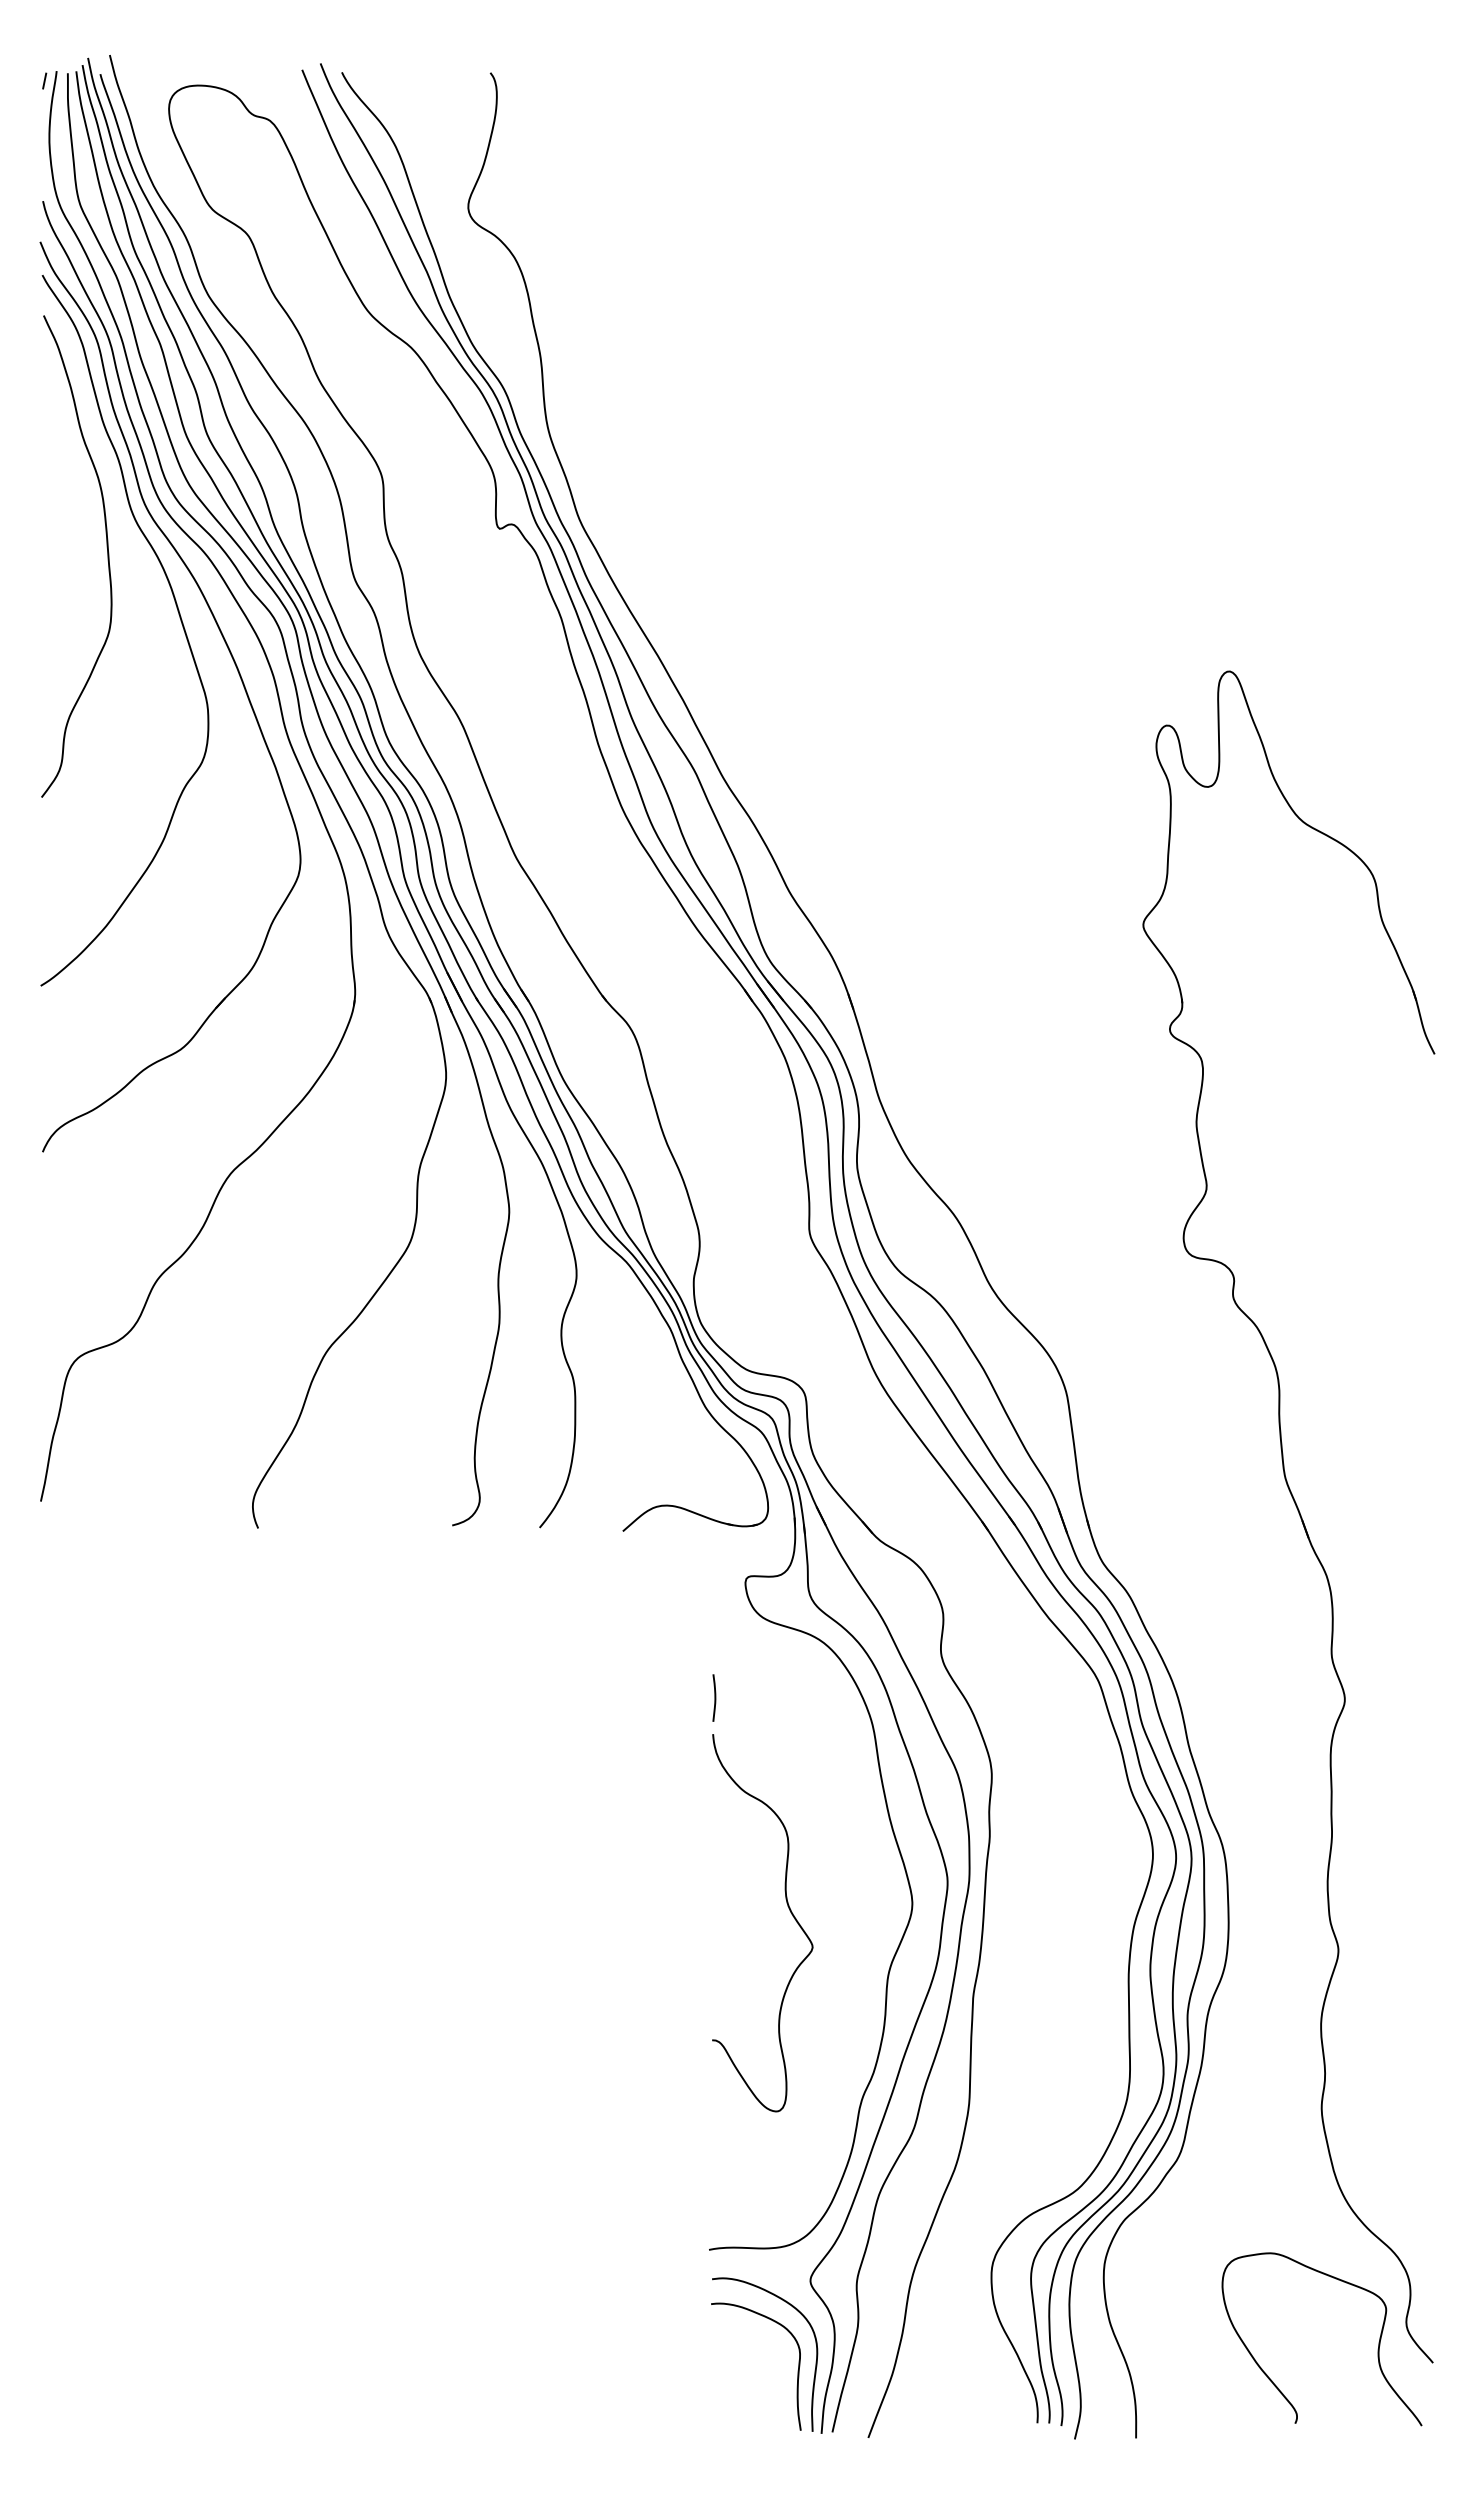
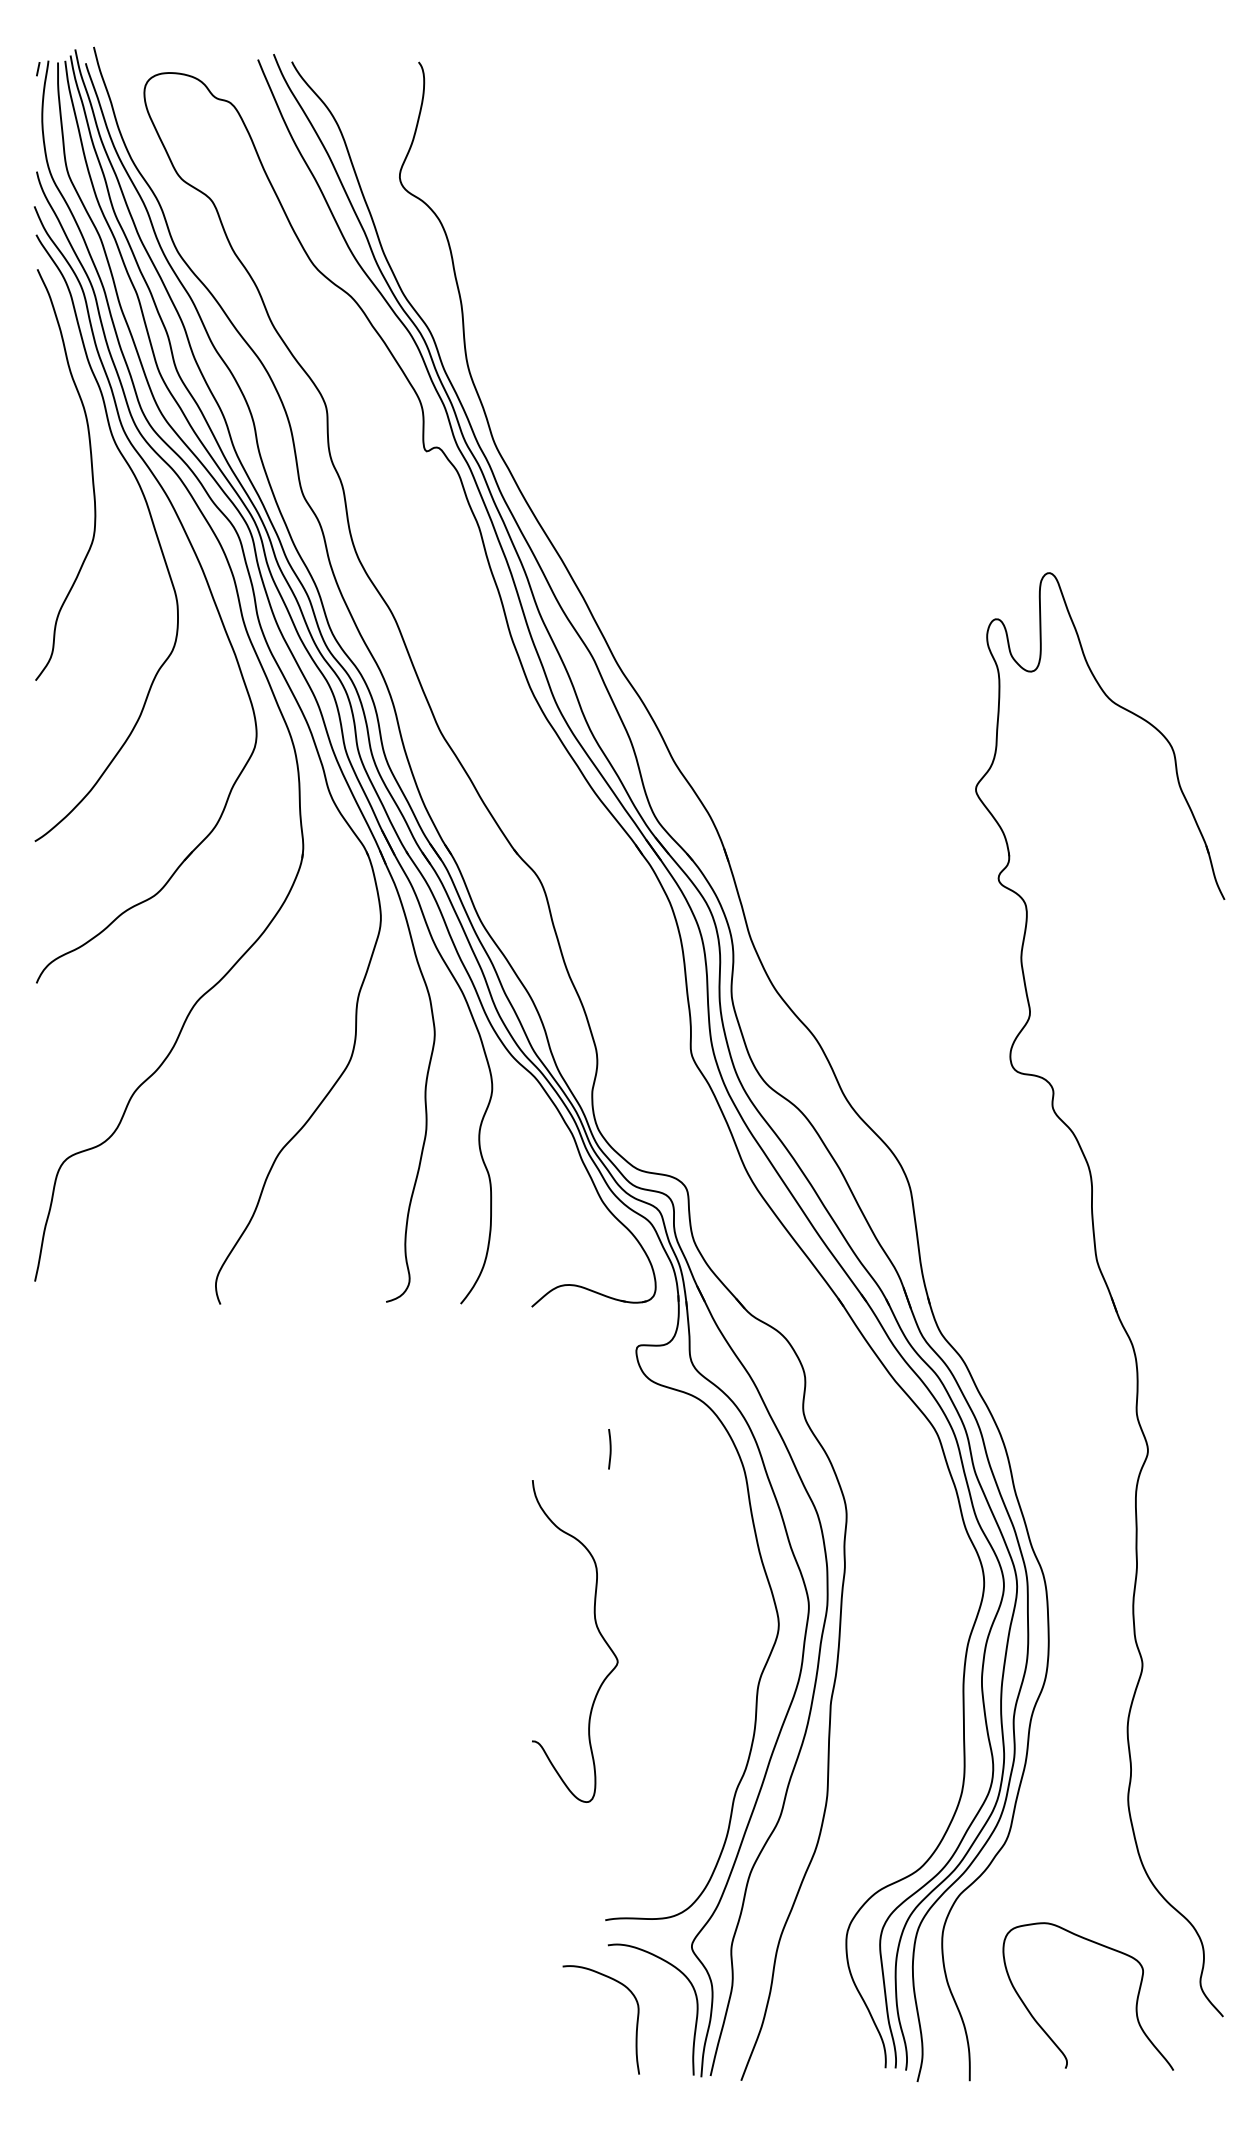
curve: (789, 1910) -> (597, 1630), moved
curve: (1377, 2349) -> (1135, 2005), moved
curve: (797, 2370) -> (636, 2023), moved

